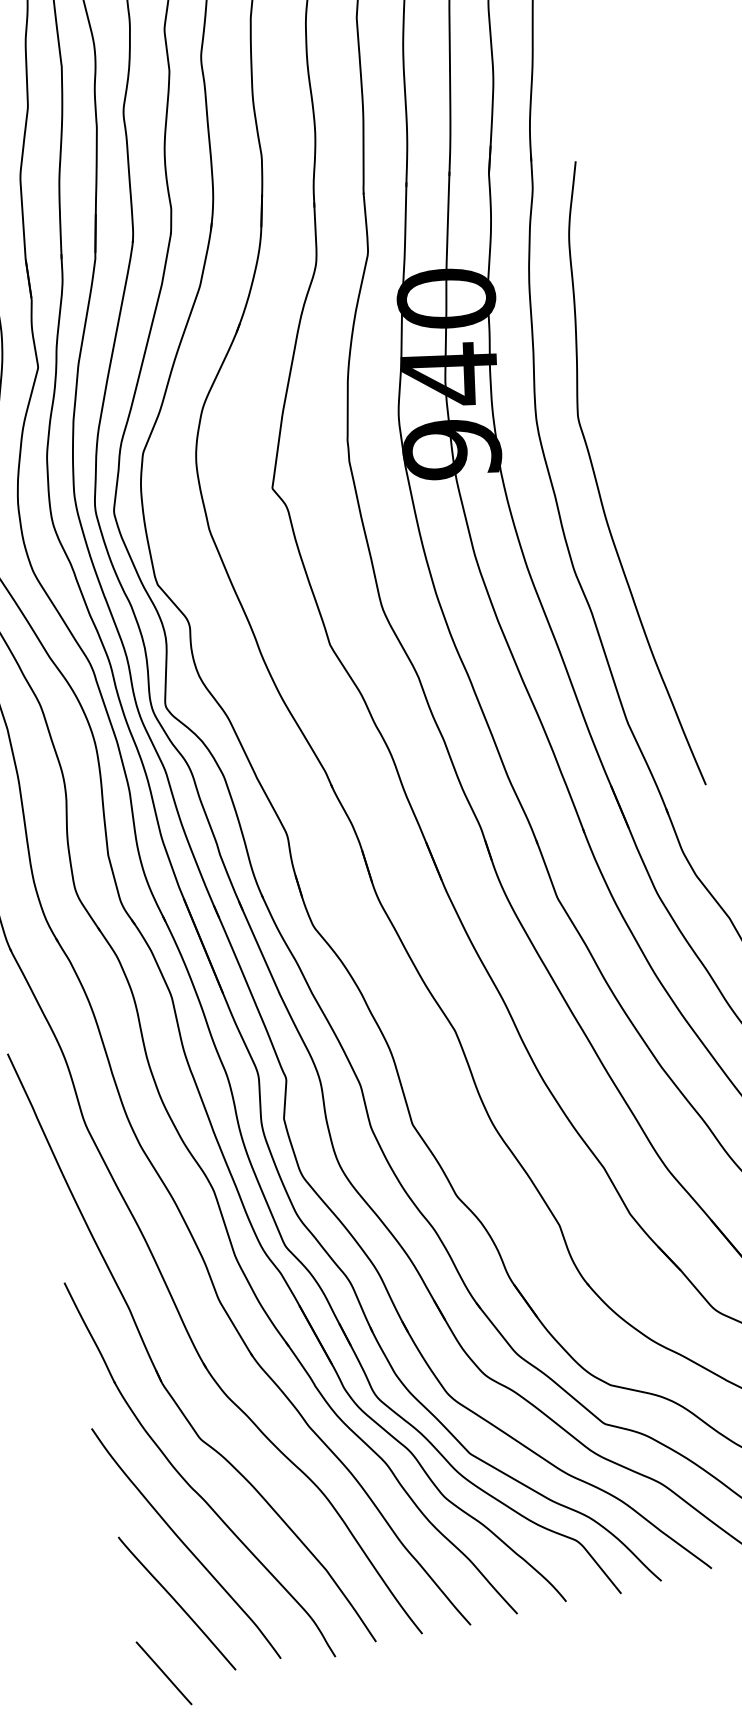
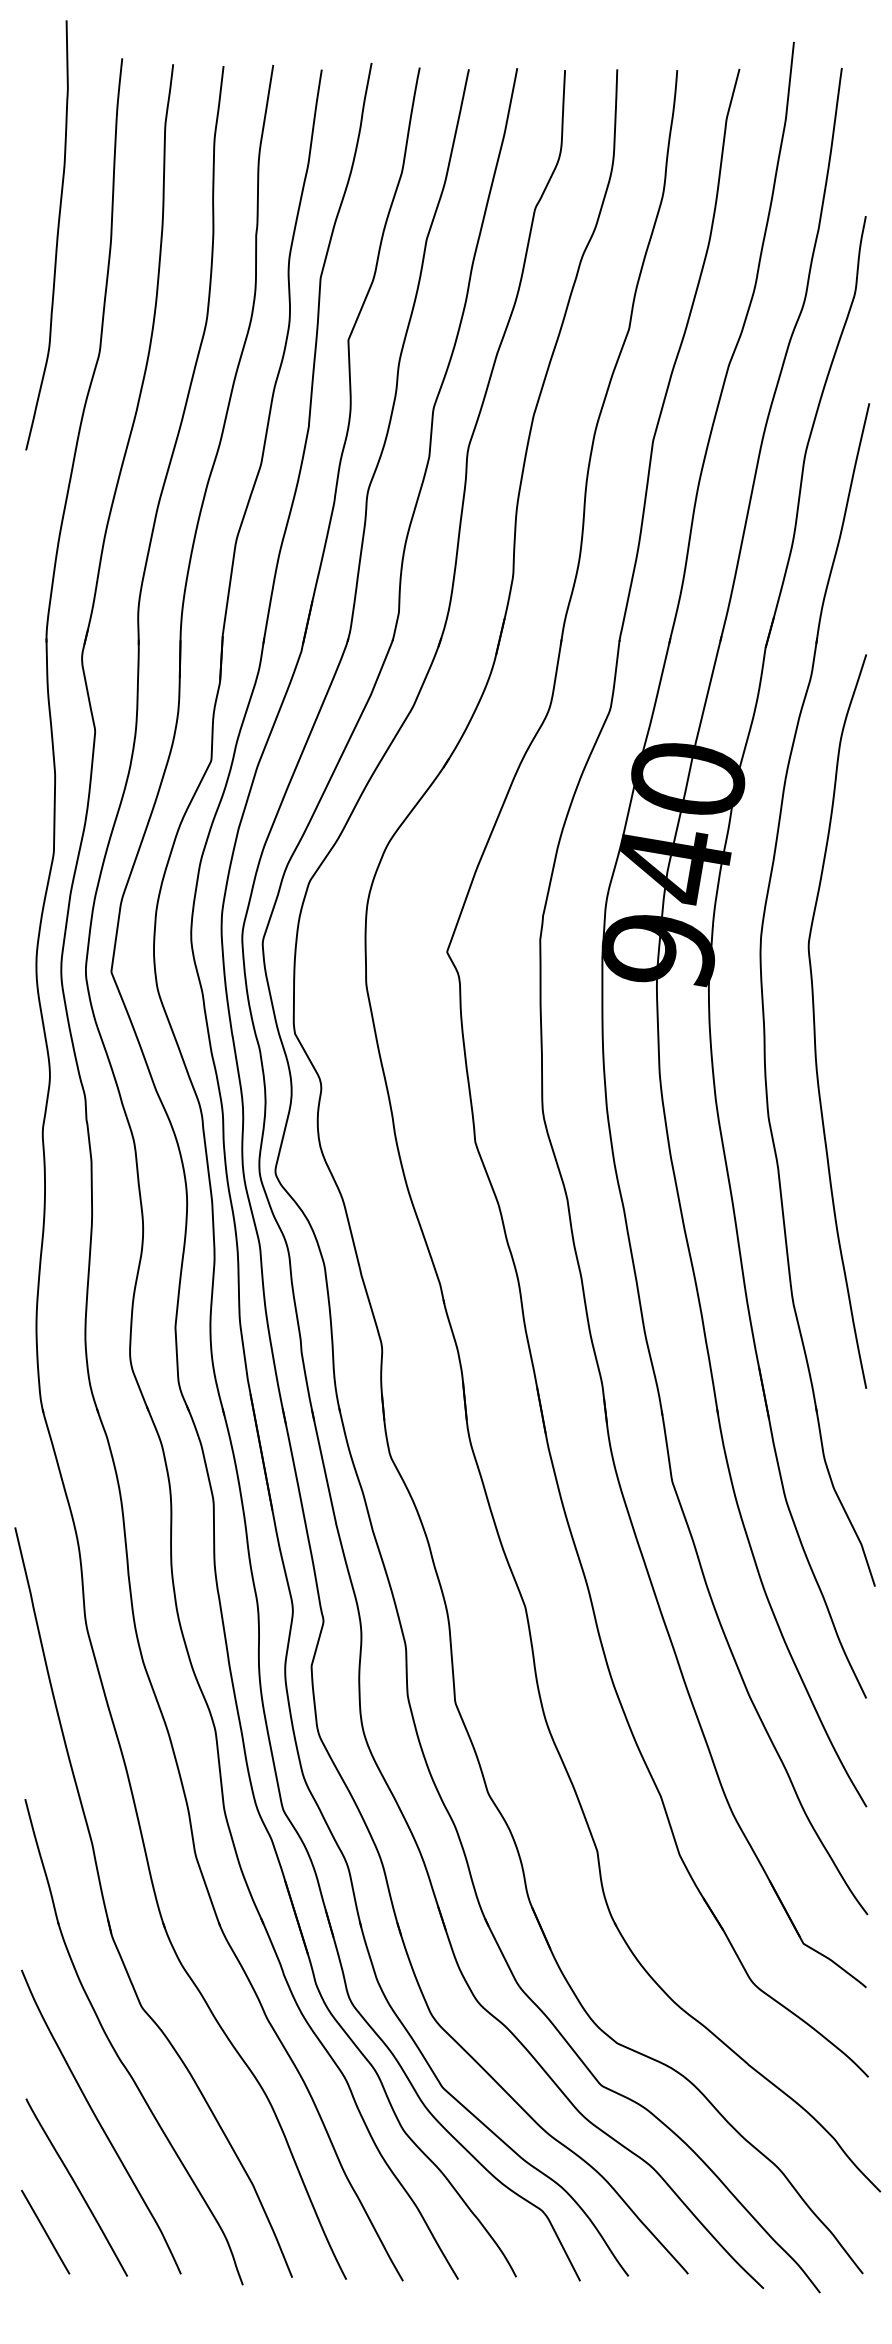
line: (163, 1672) -> (45, 2231), moved

